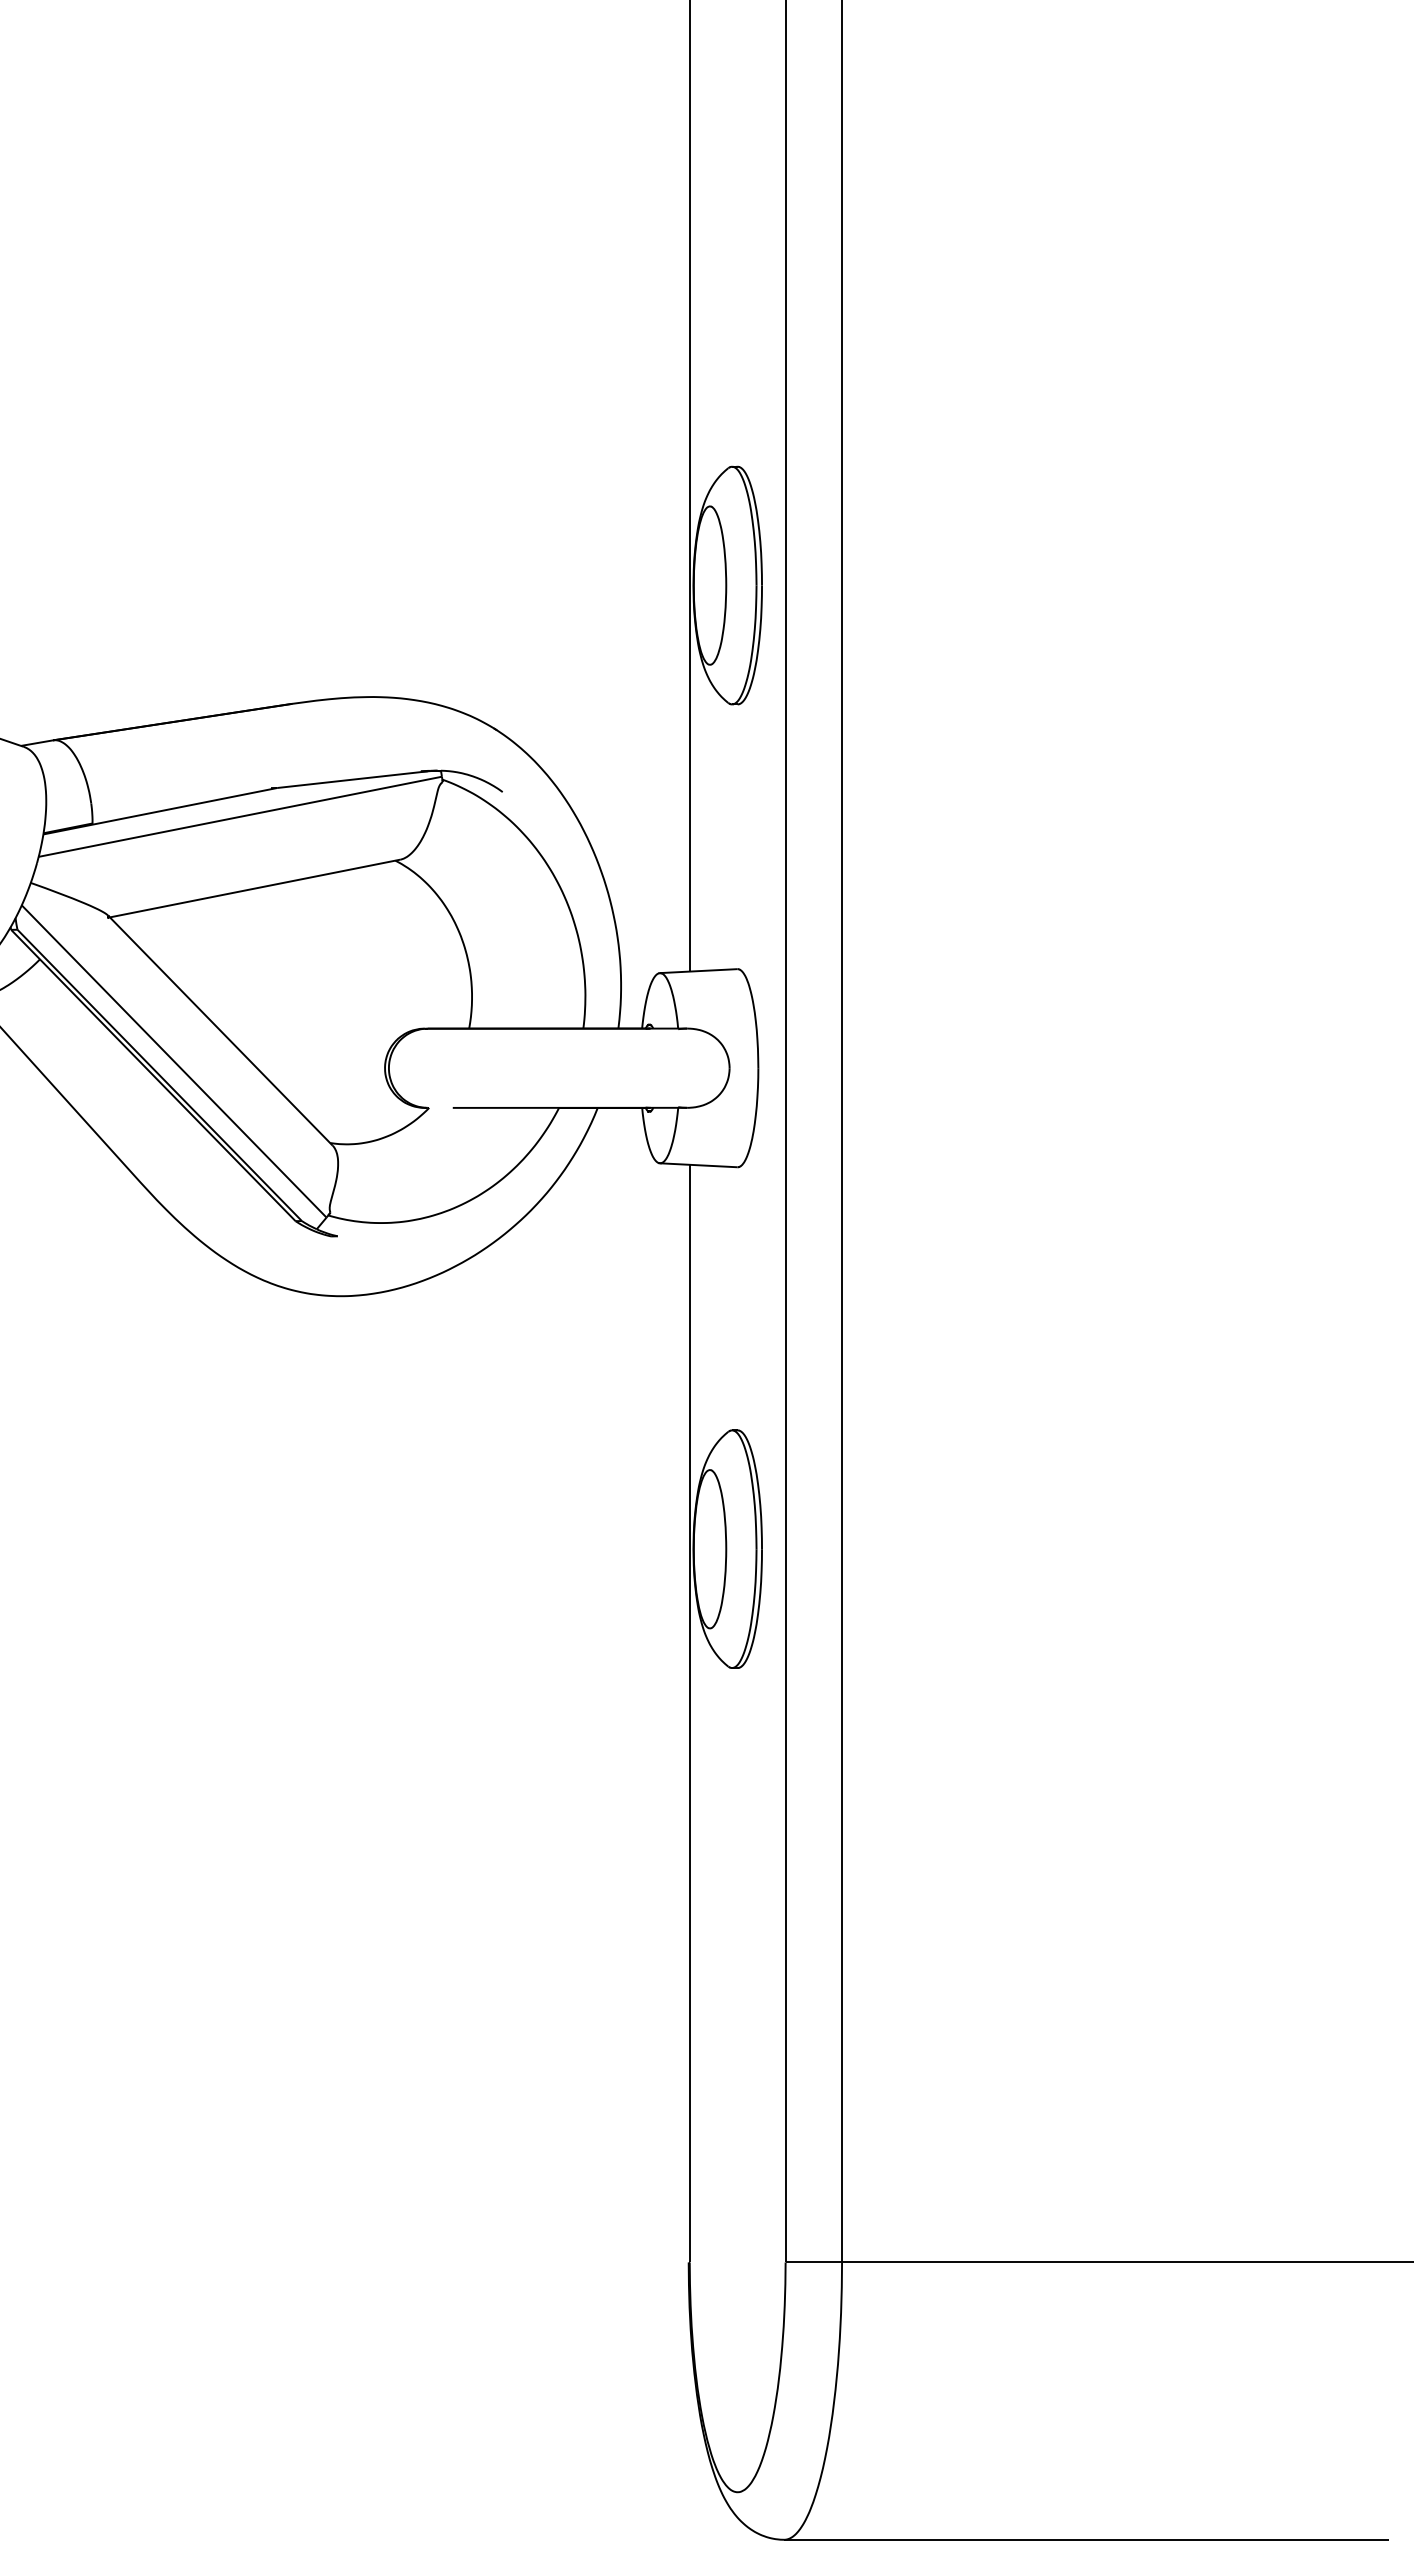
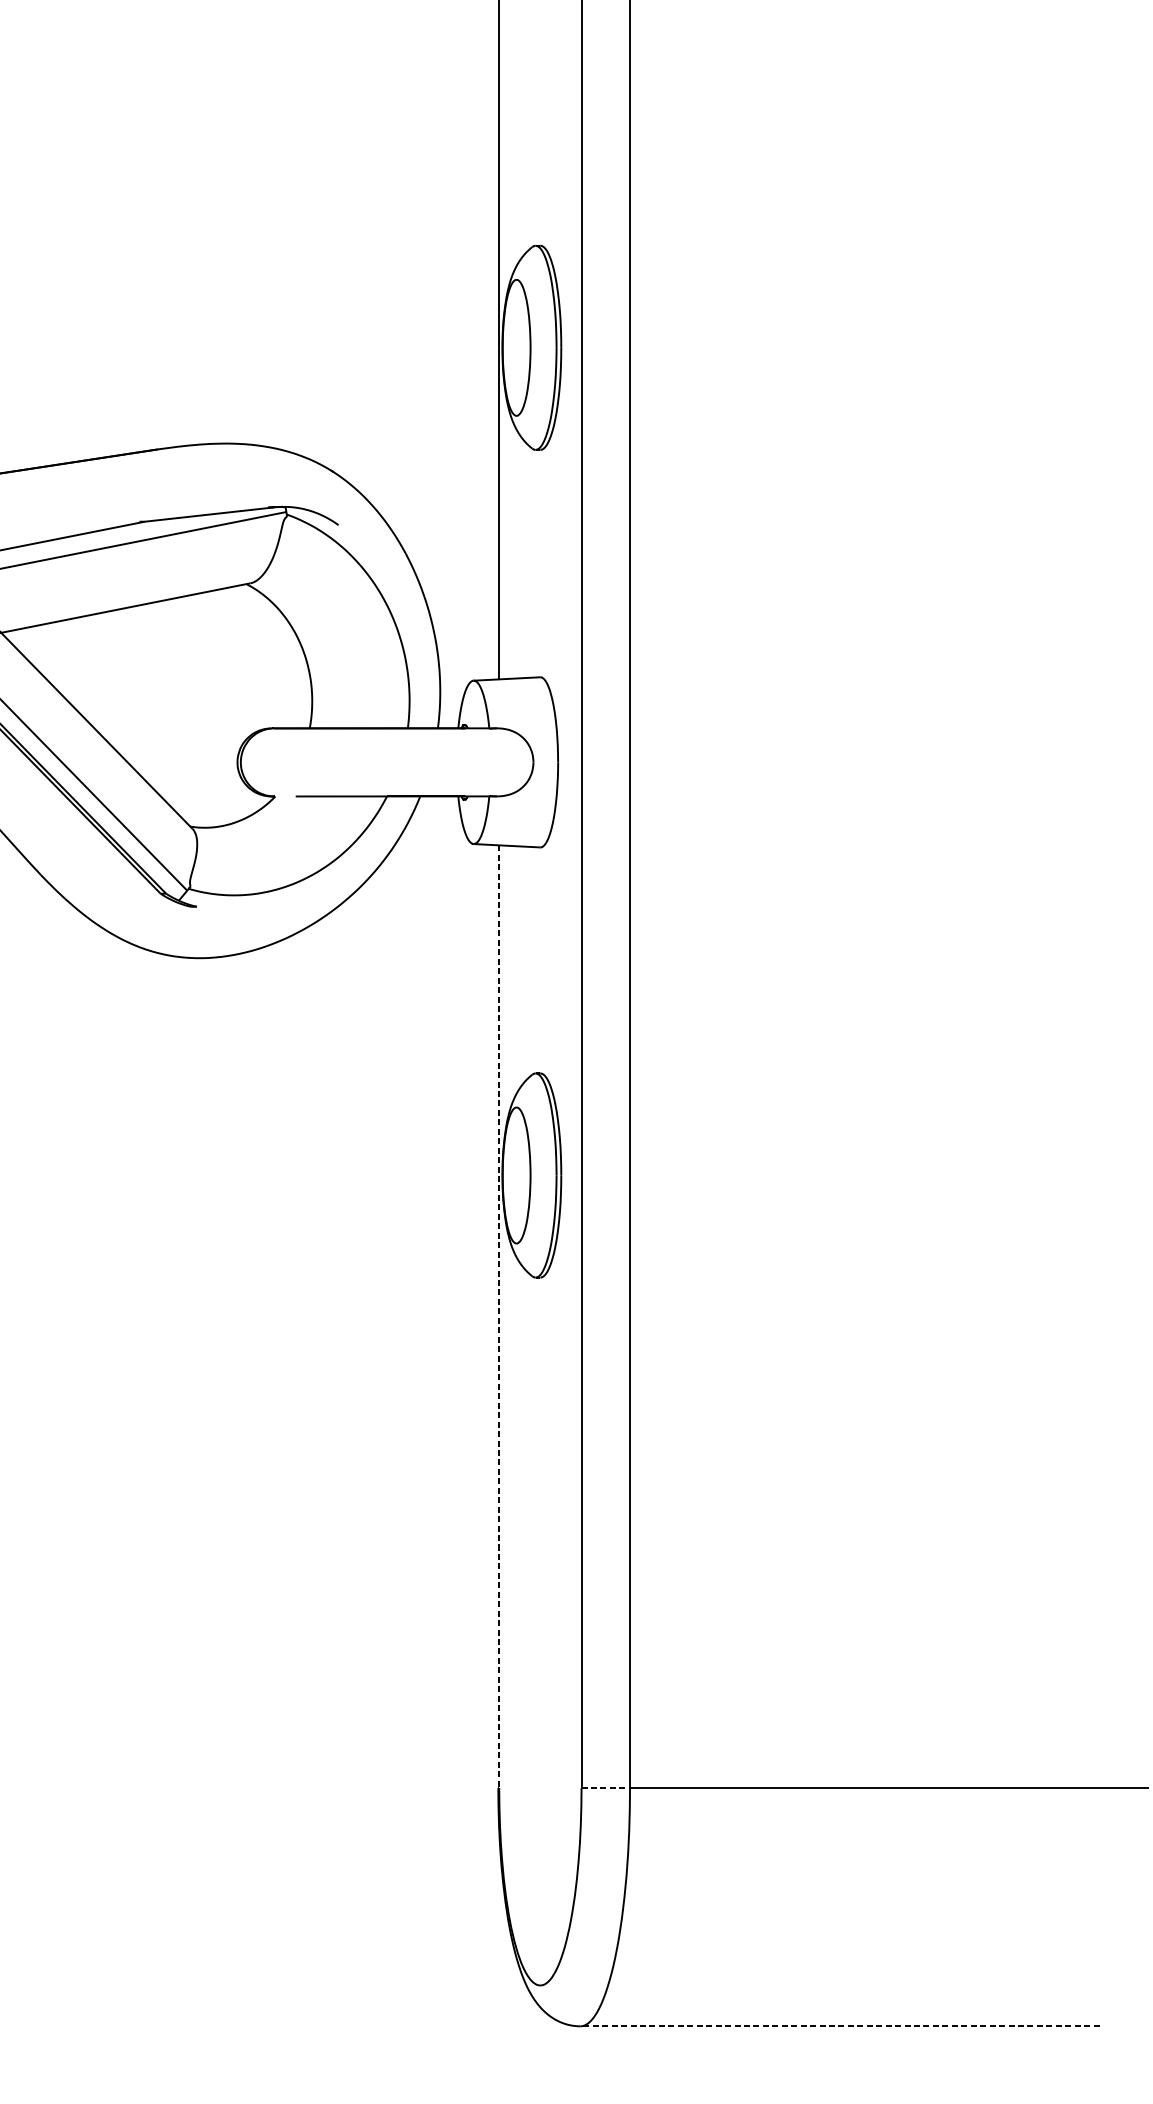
line: (689, 1713) -> (499, 1316), solid -> dashed
line: (814, 2262) -> (606, 1788), solid -> dashed
line: (1085, 2539) -> (839, 2026), solid -> dashed

